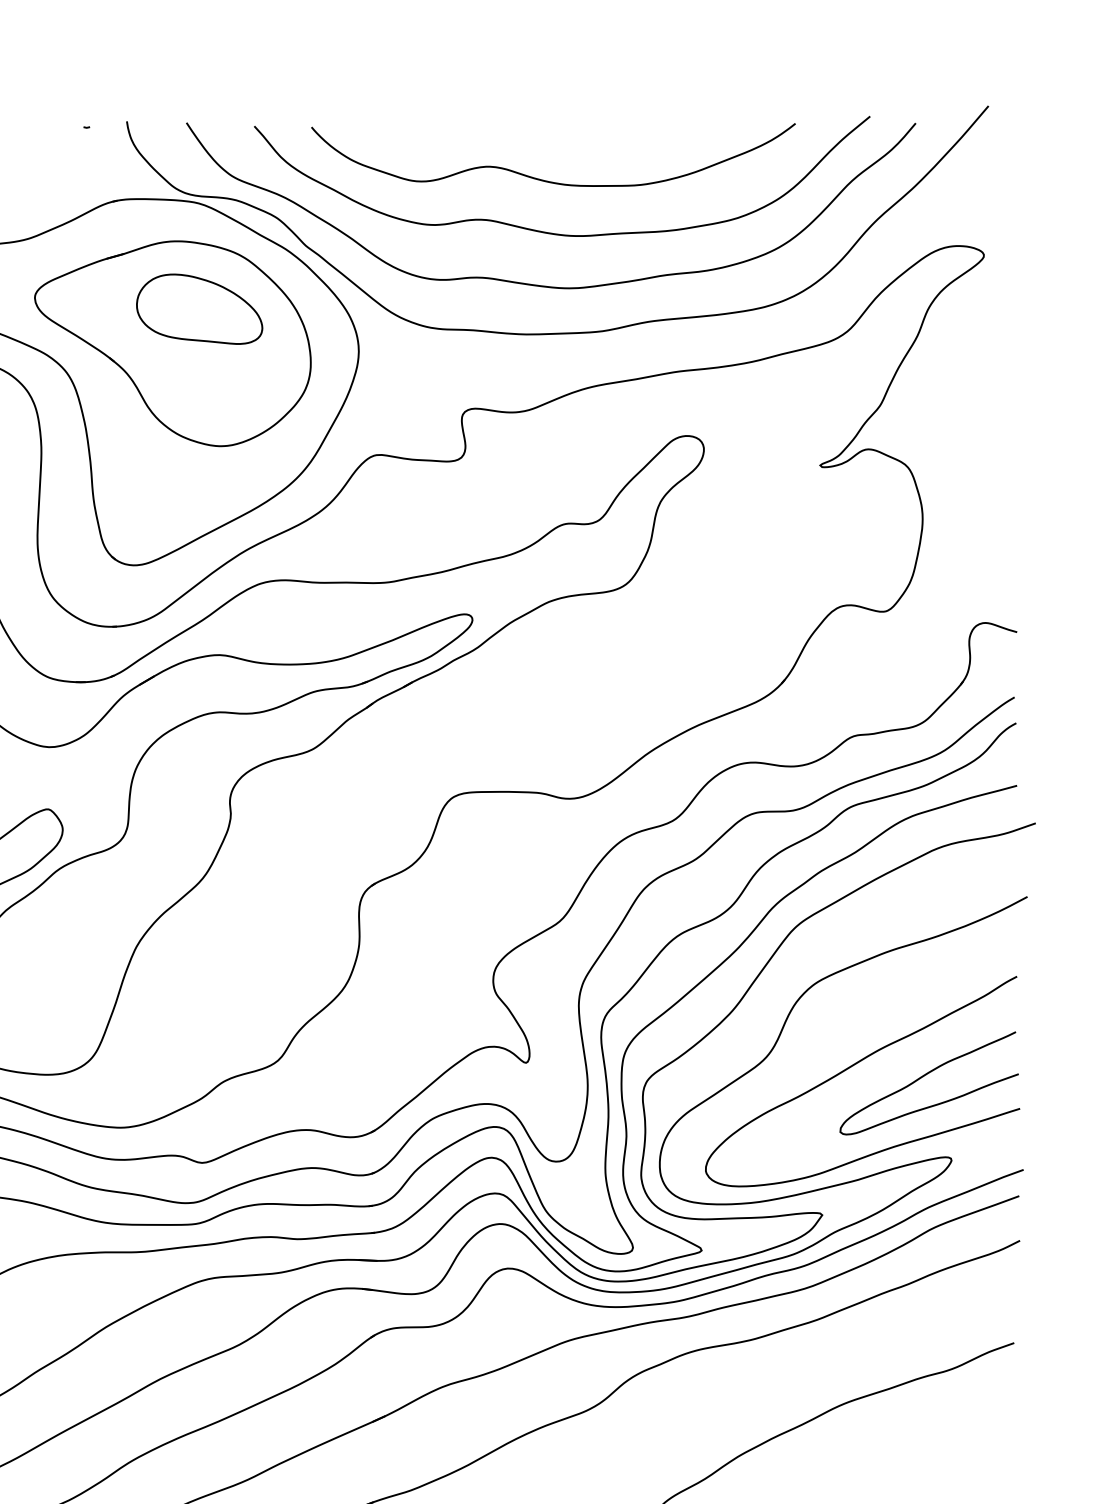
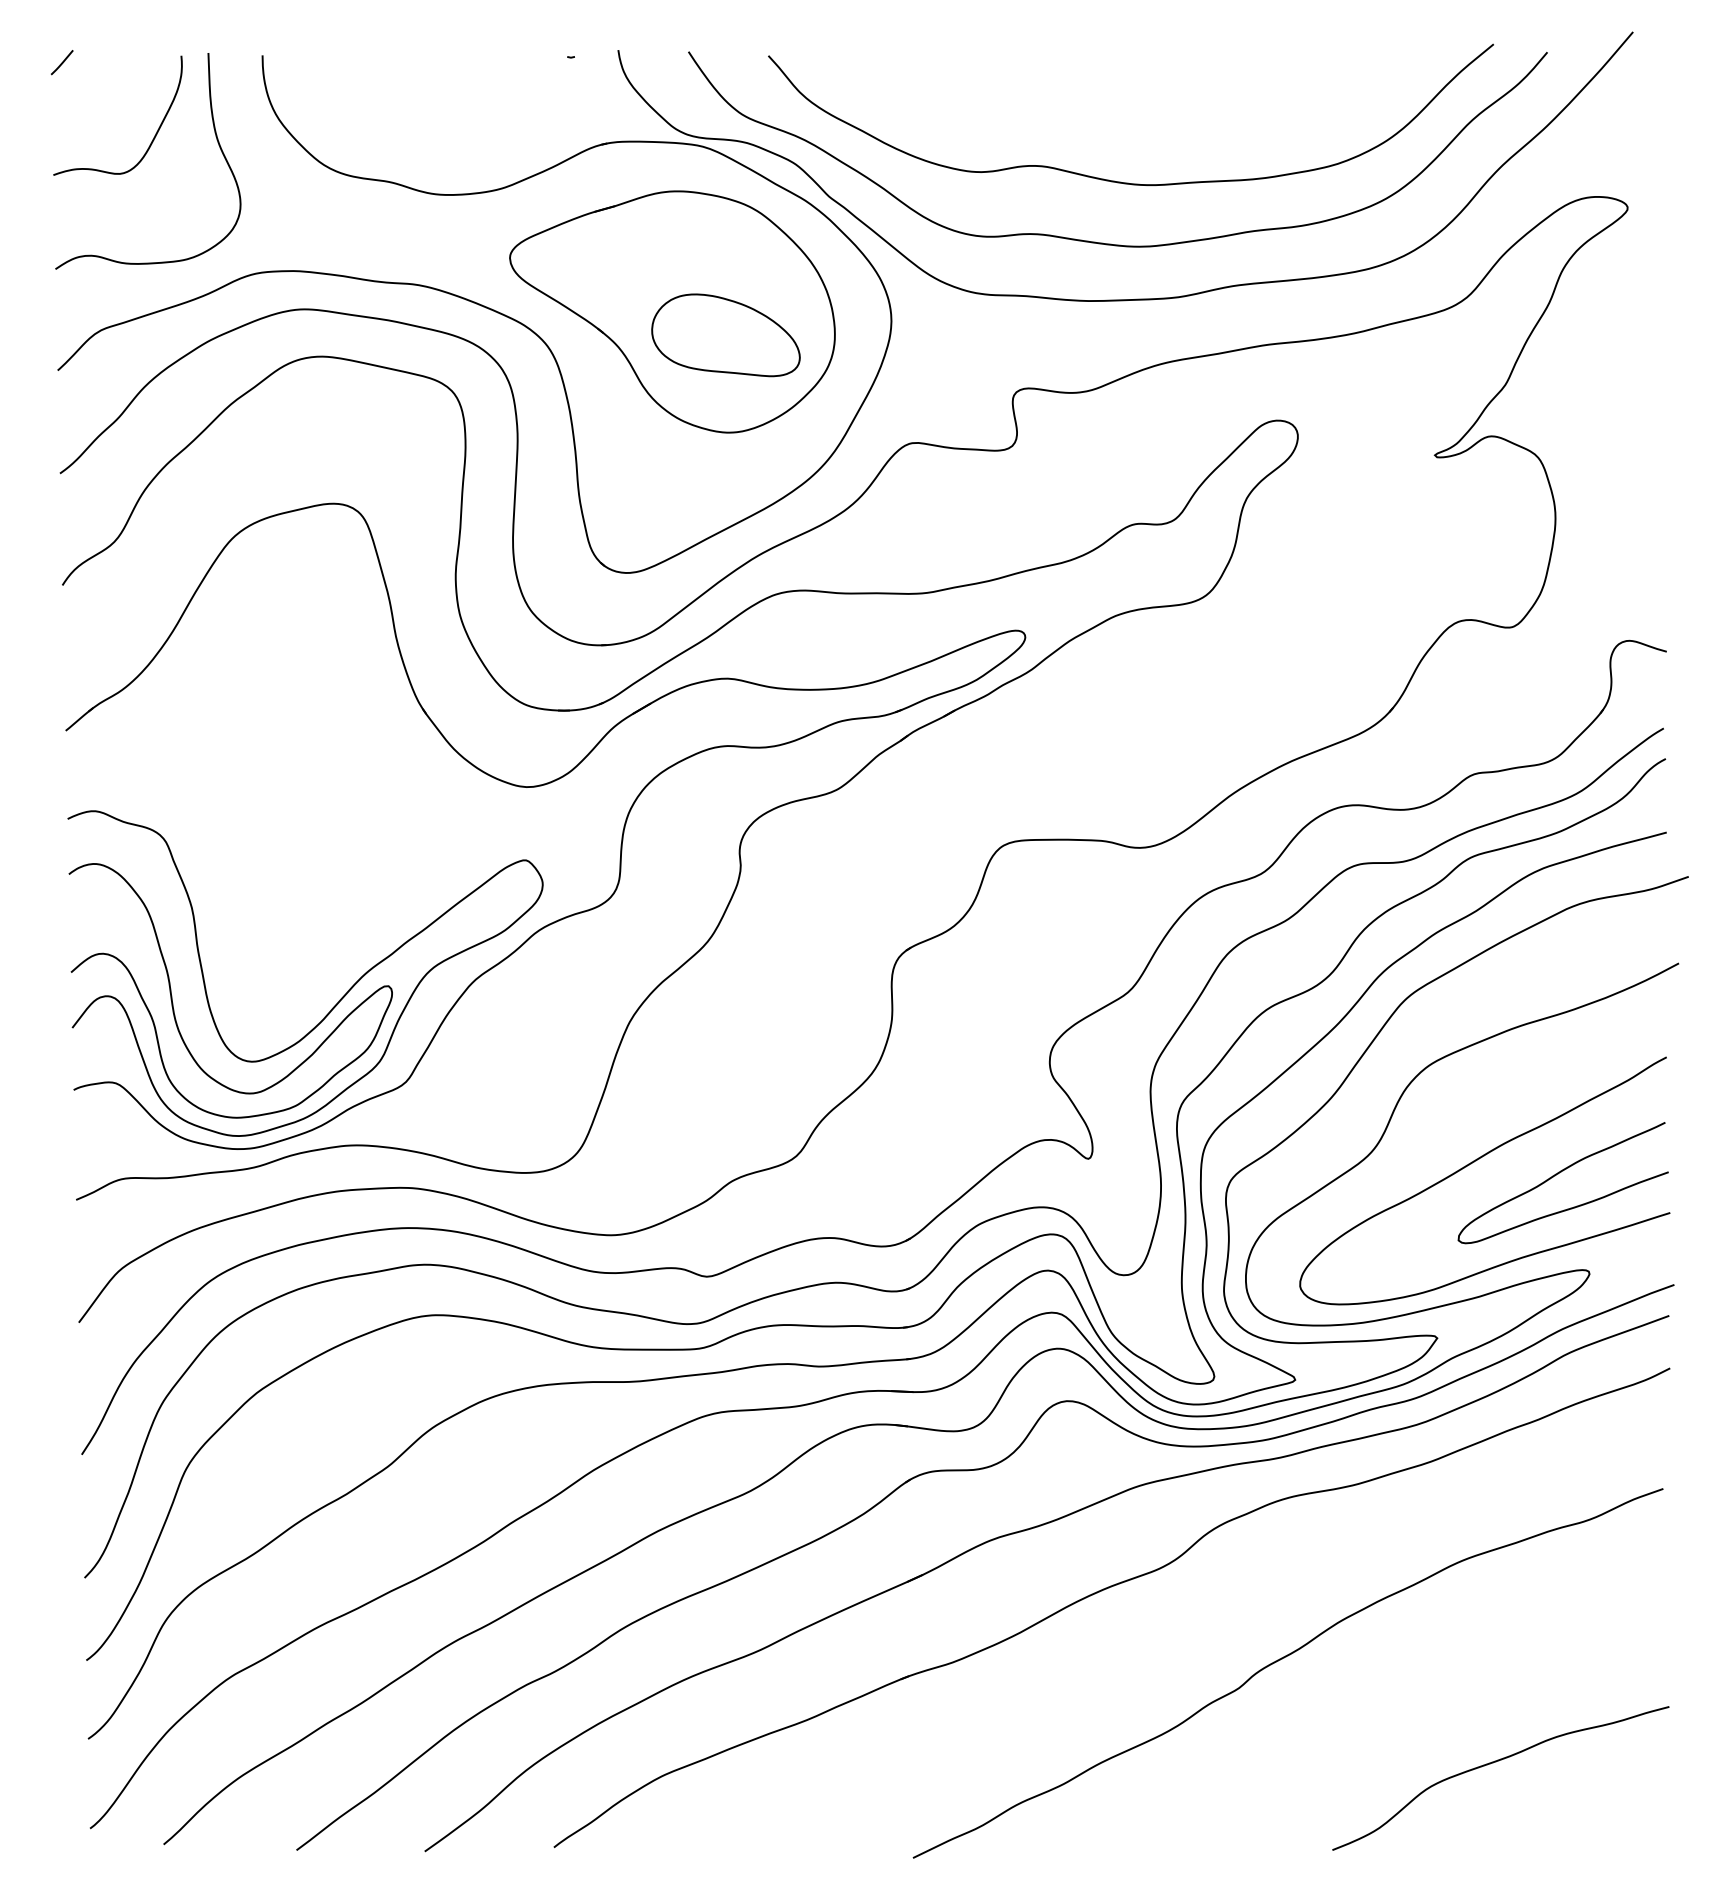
curve: (549, 181) -> (1116, 120), removed
part: (199, 309) -> (725, 335), moved

